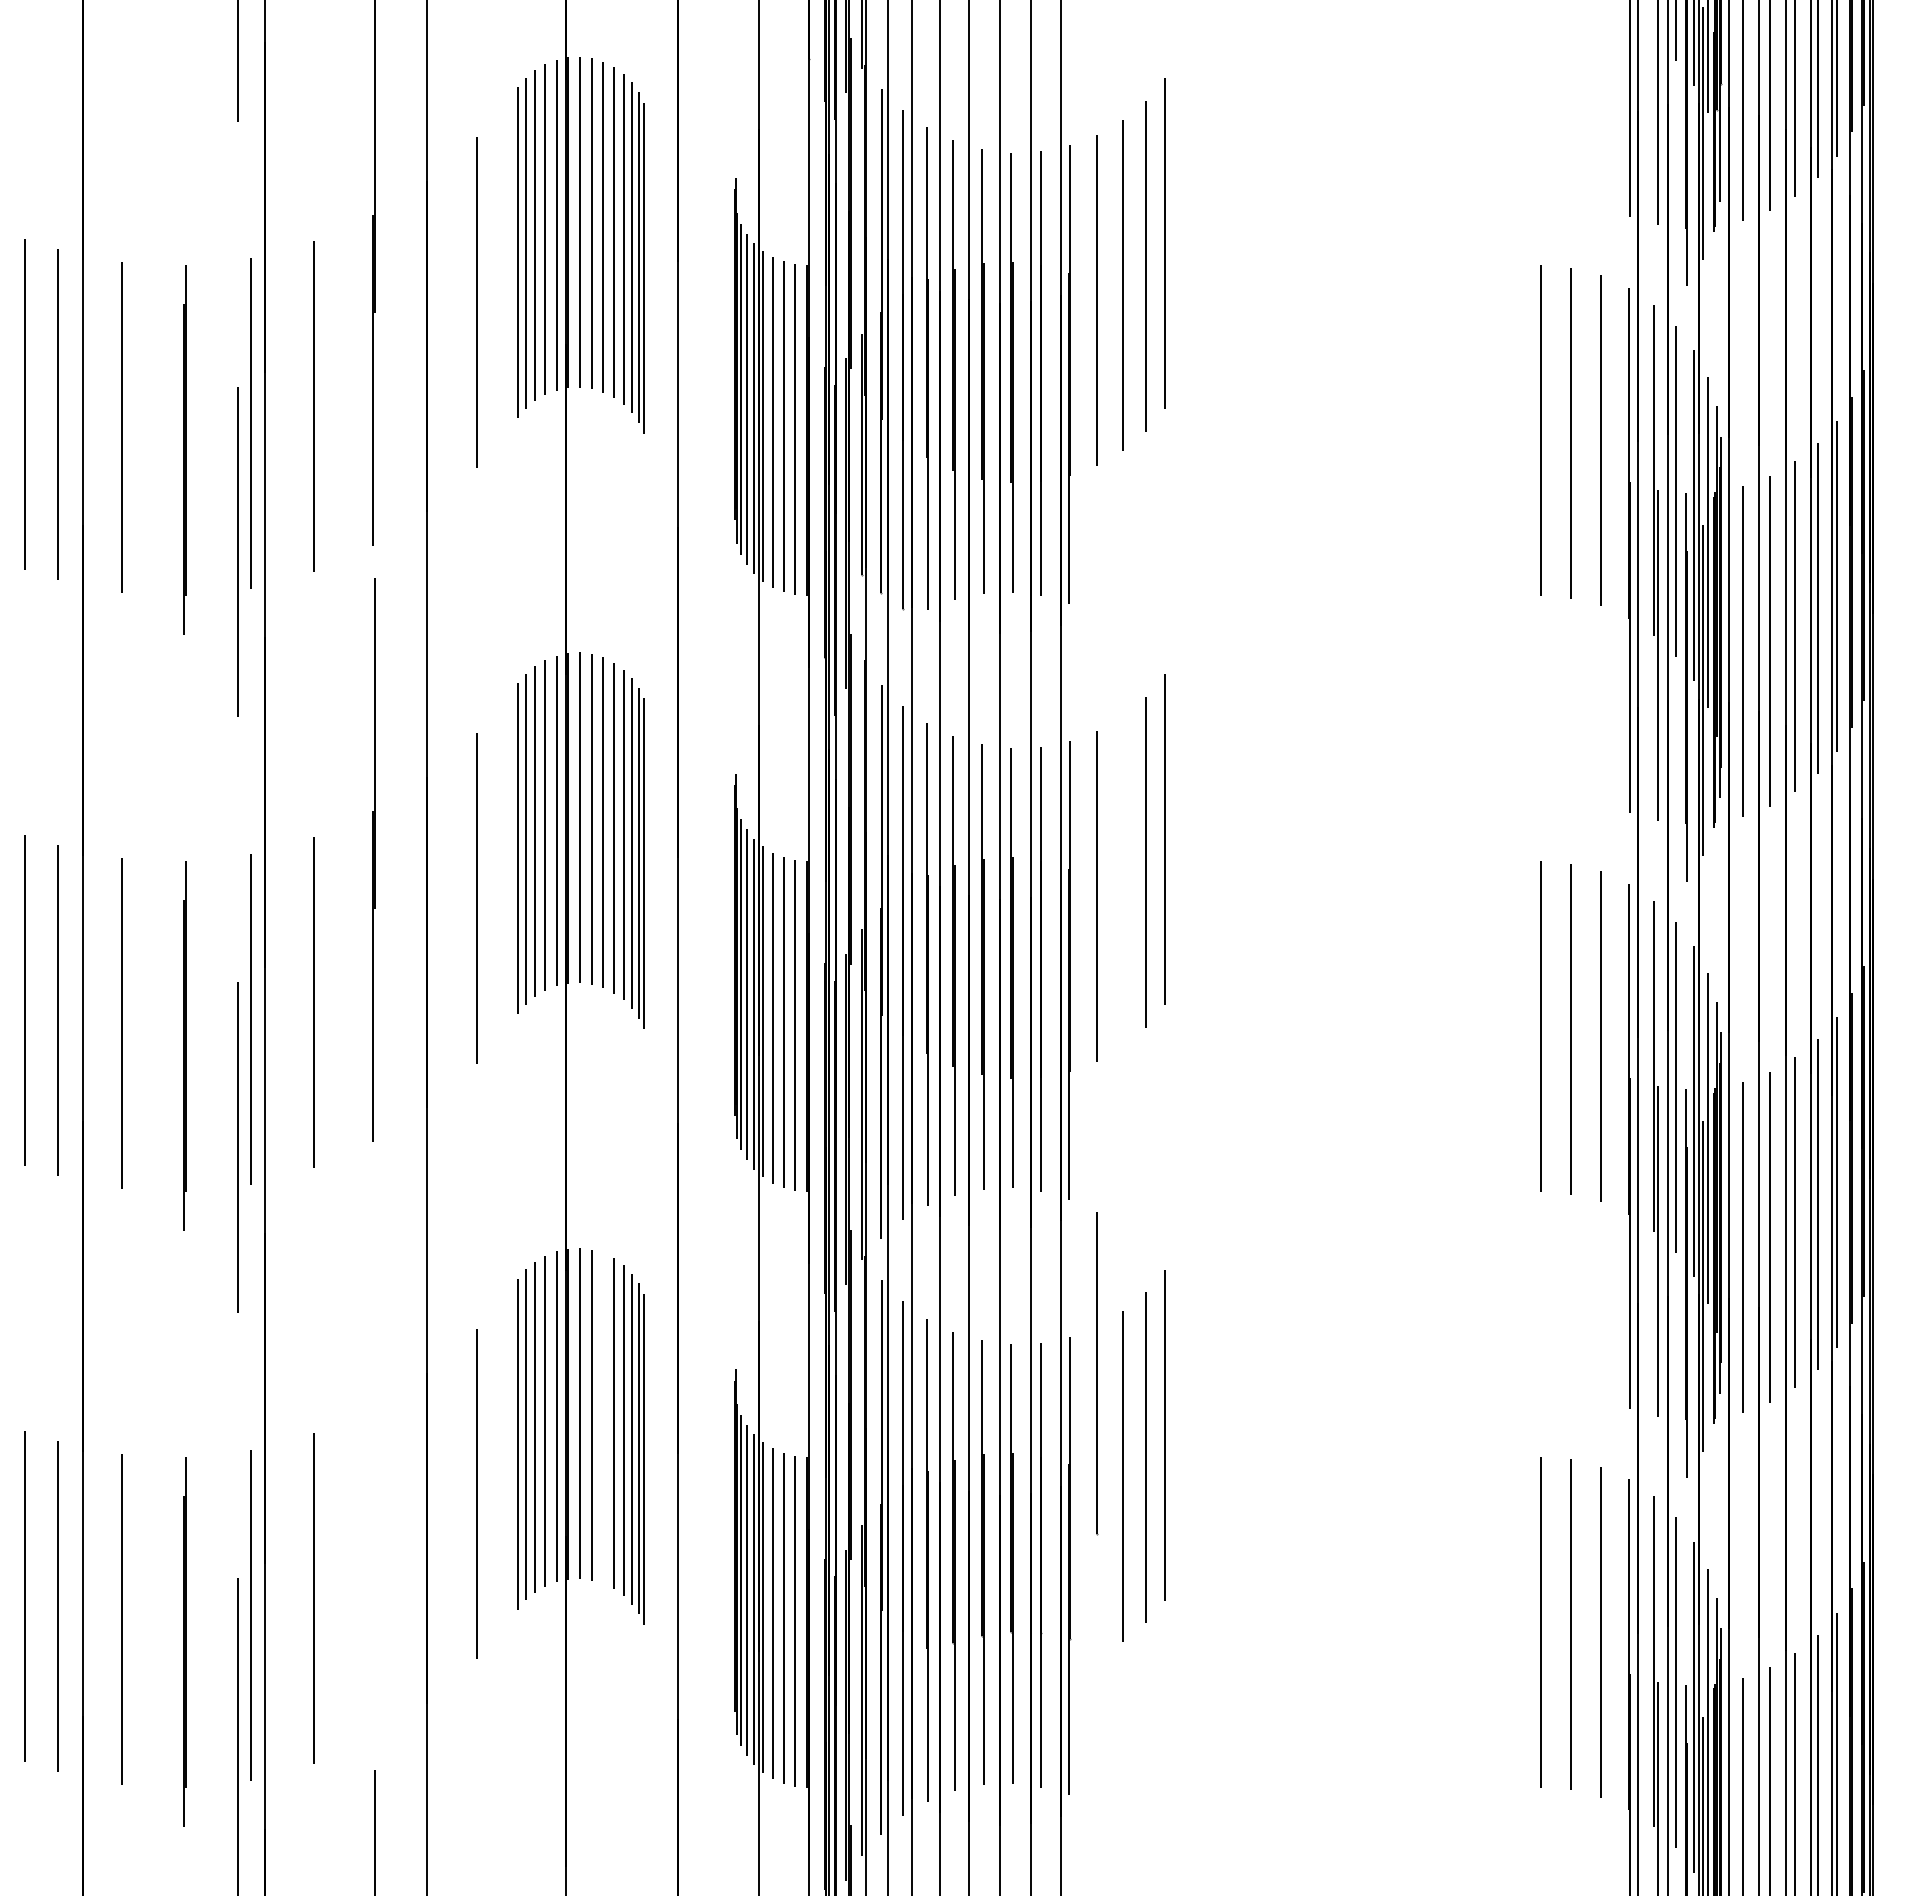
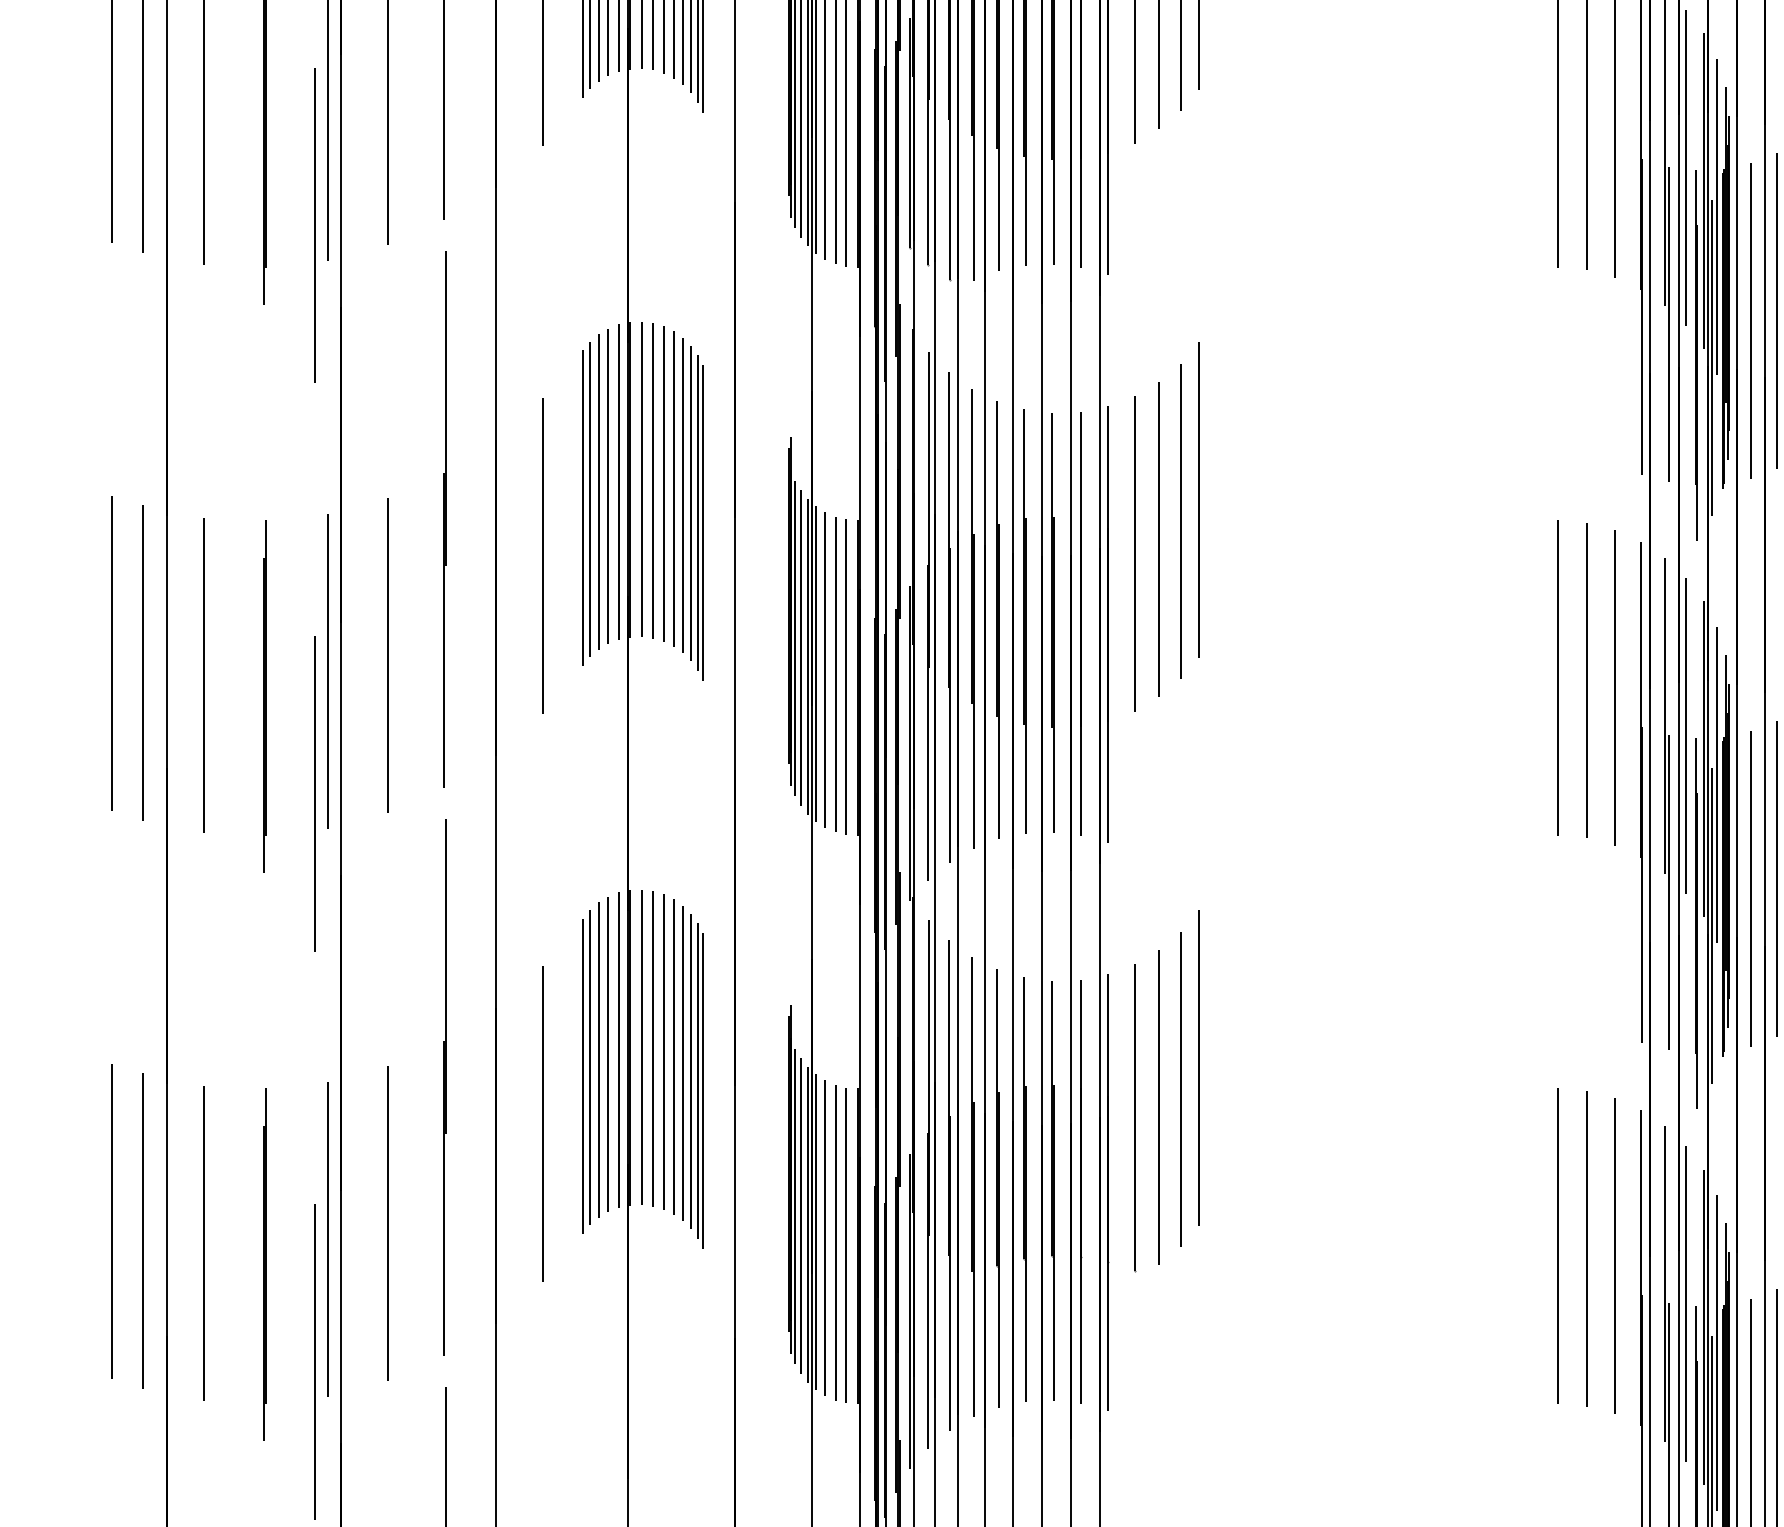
line: (1122, 880) -> (1158, 538), added
line: (1097, 1373) -> (1134, 1117), moved
line: (603, 1418) -> (663, 1052), added
part: (373, 1455) -> (444, 1087), added

